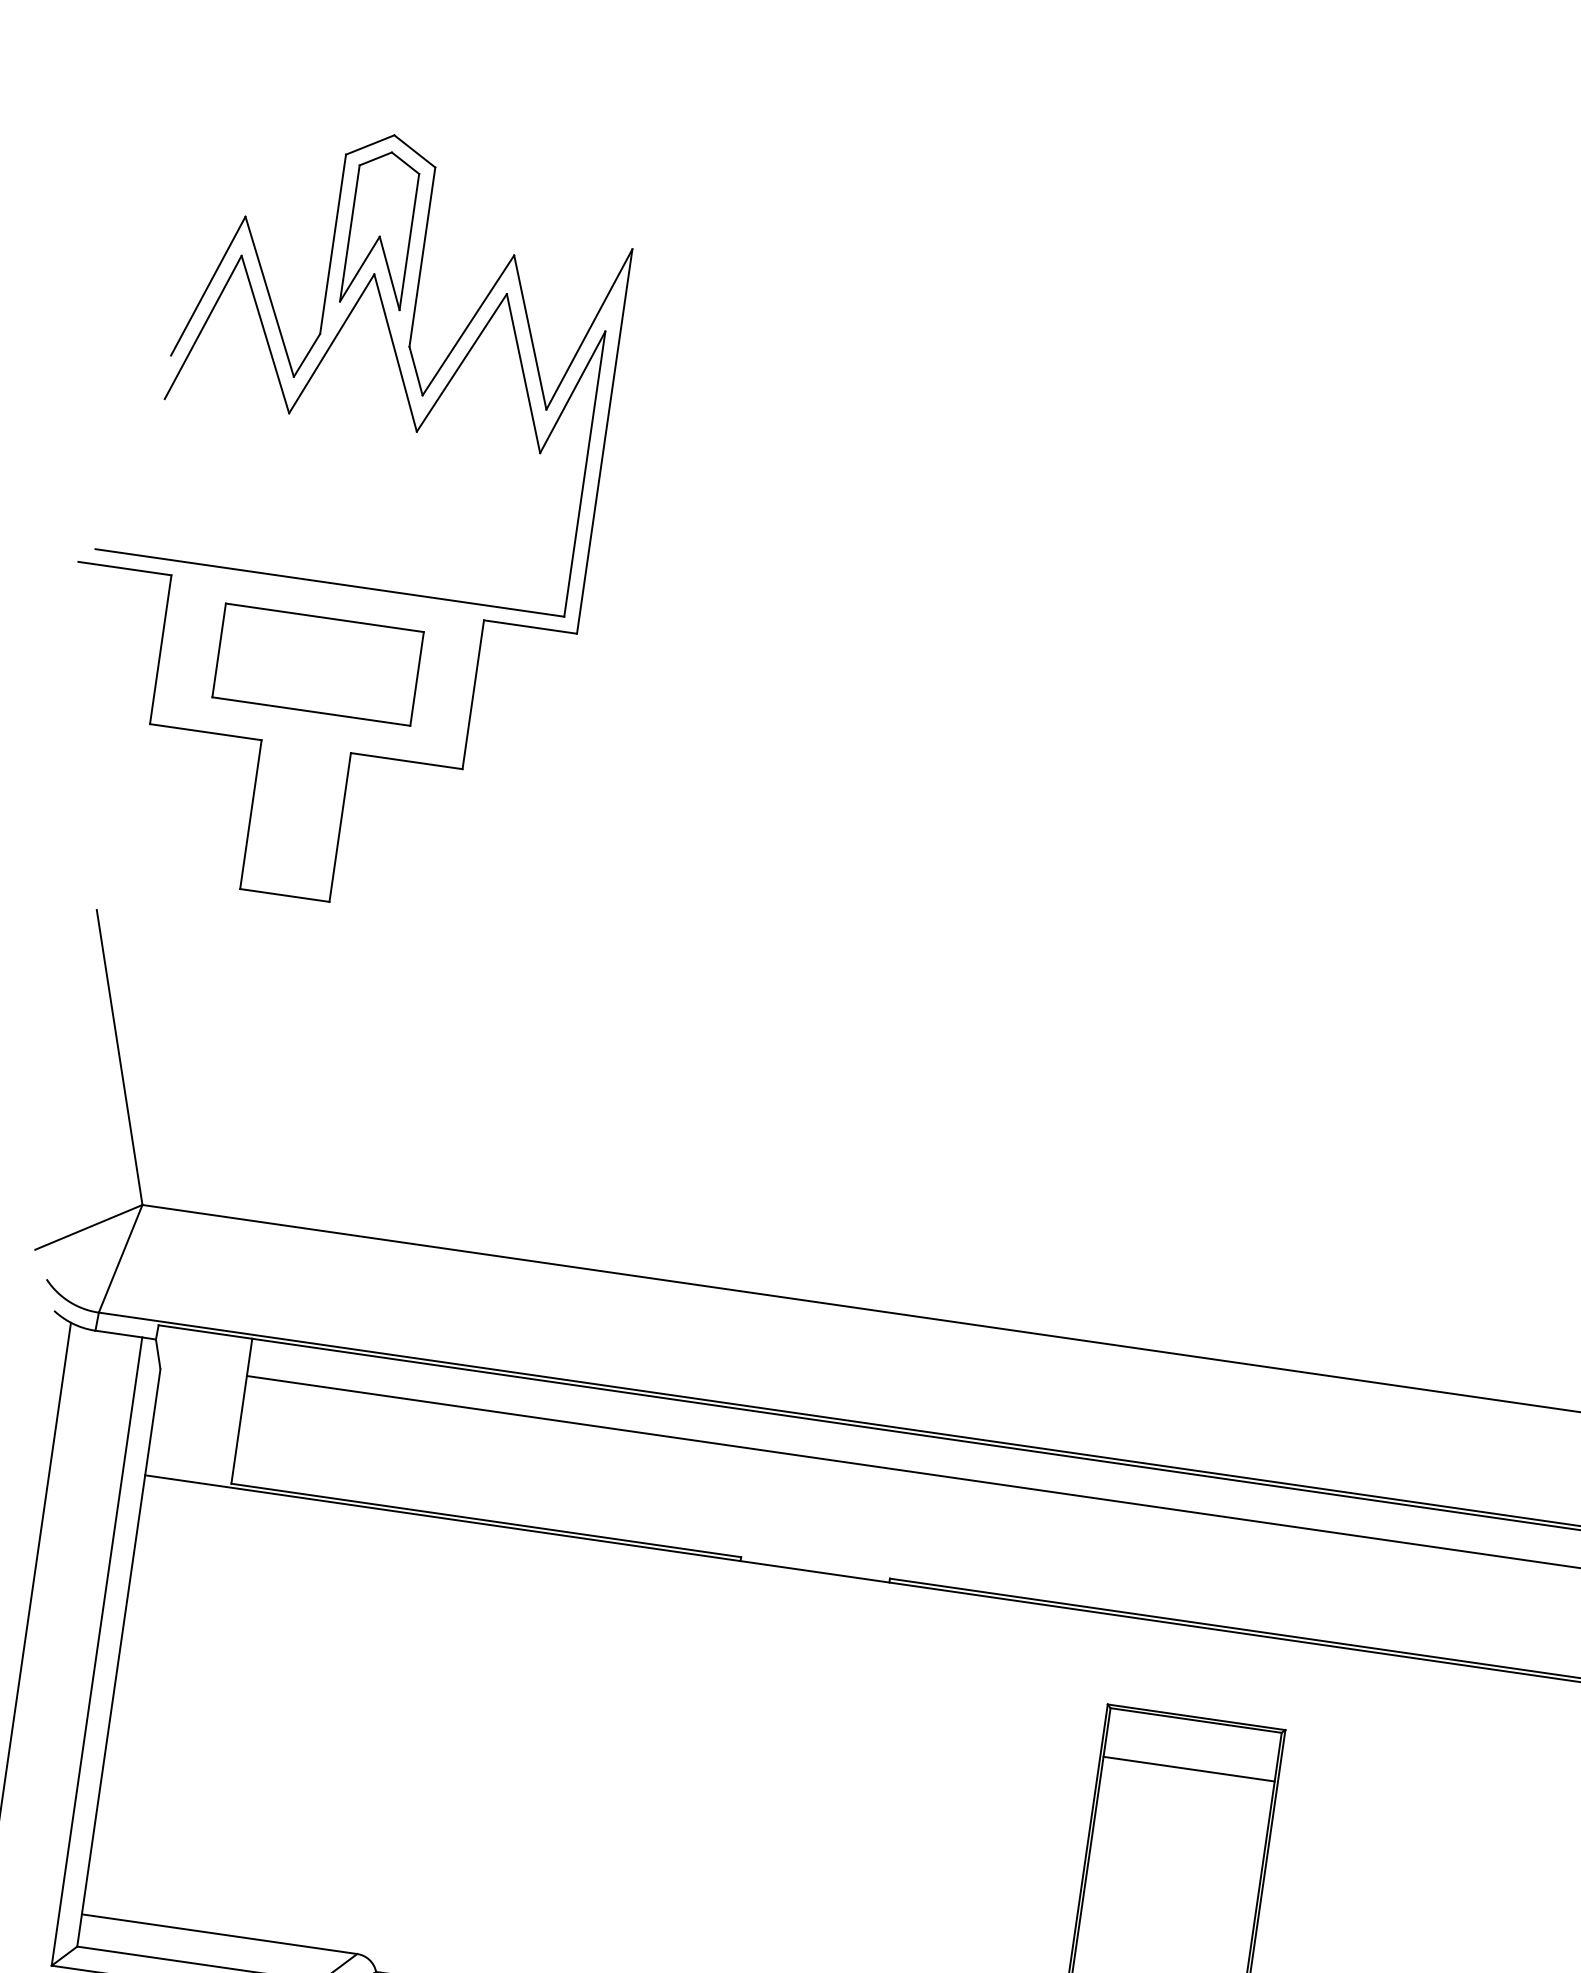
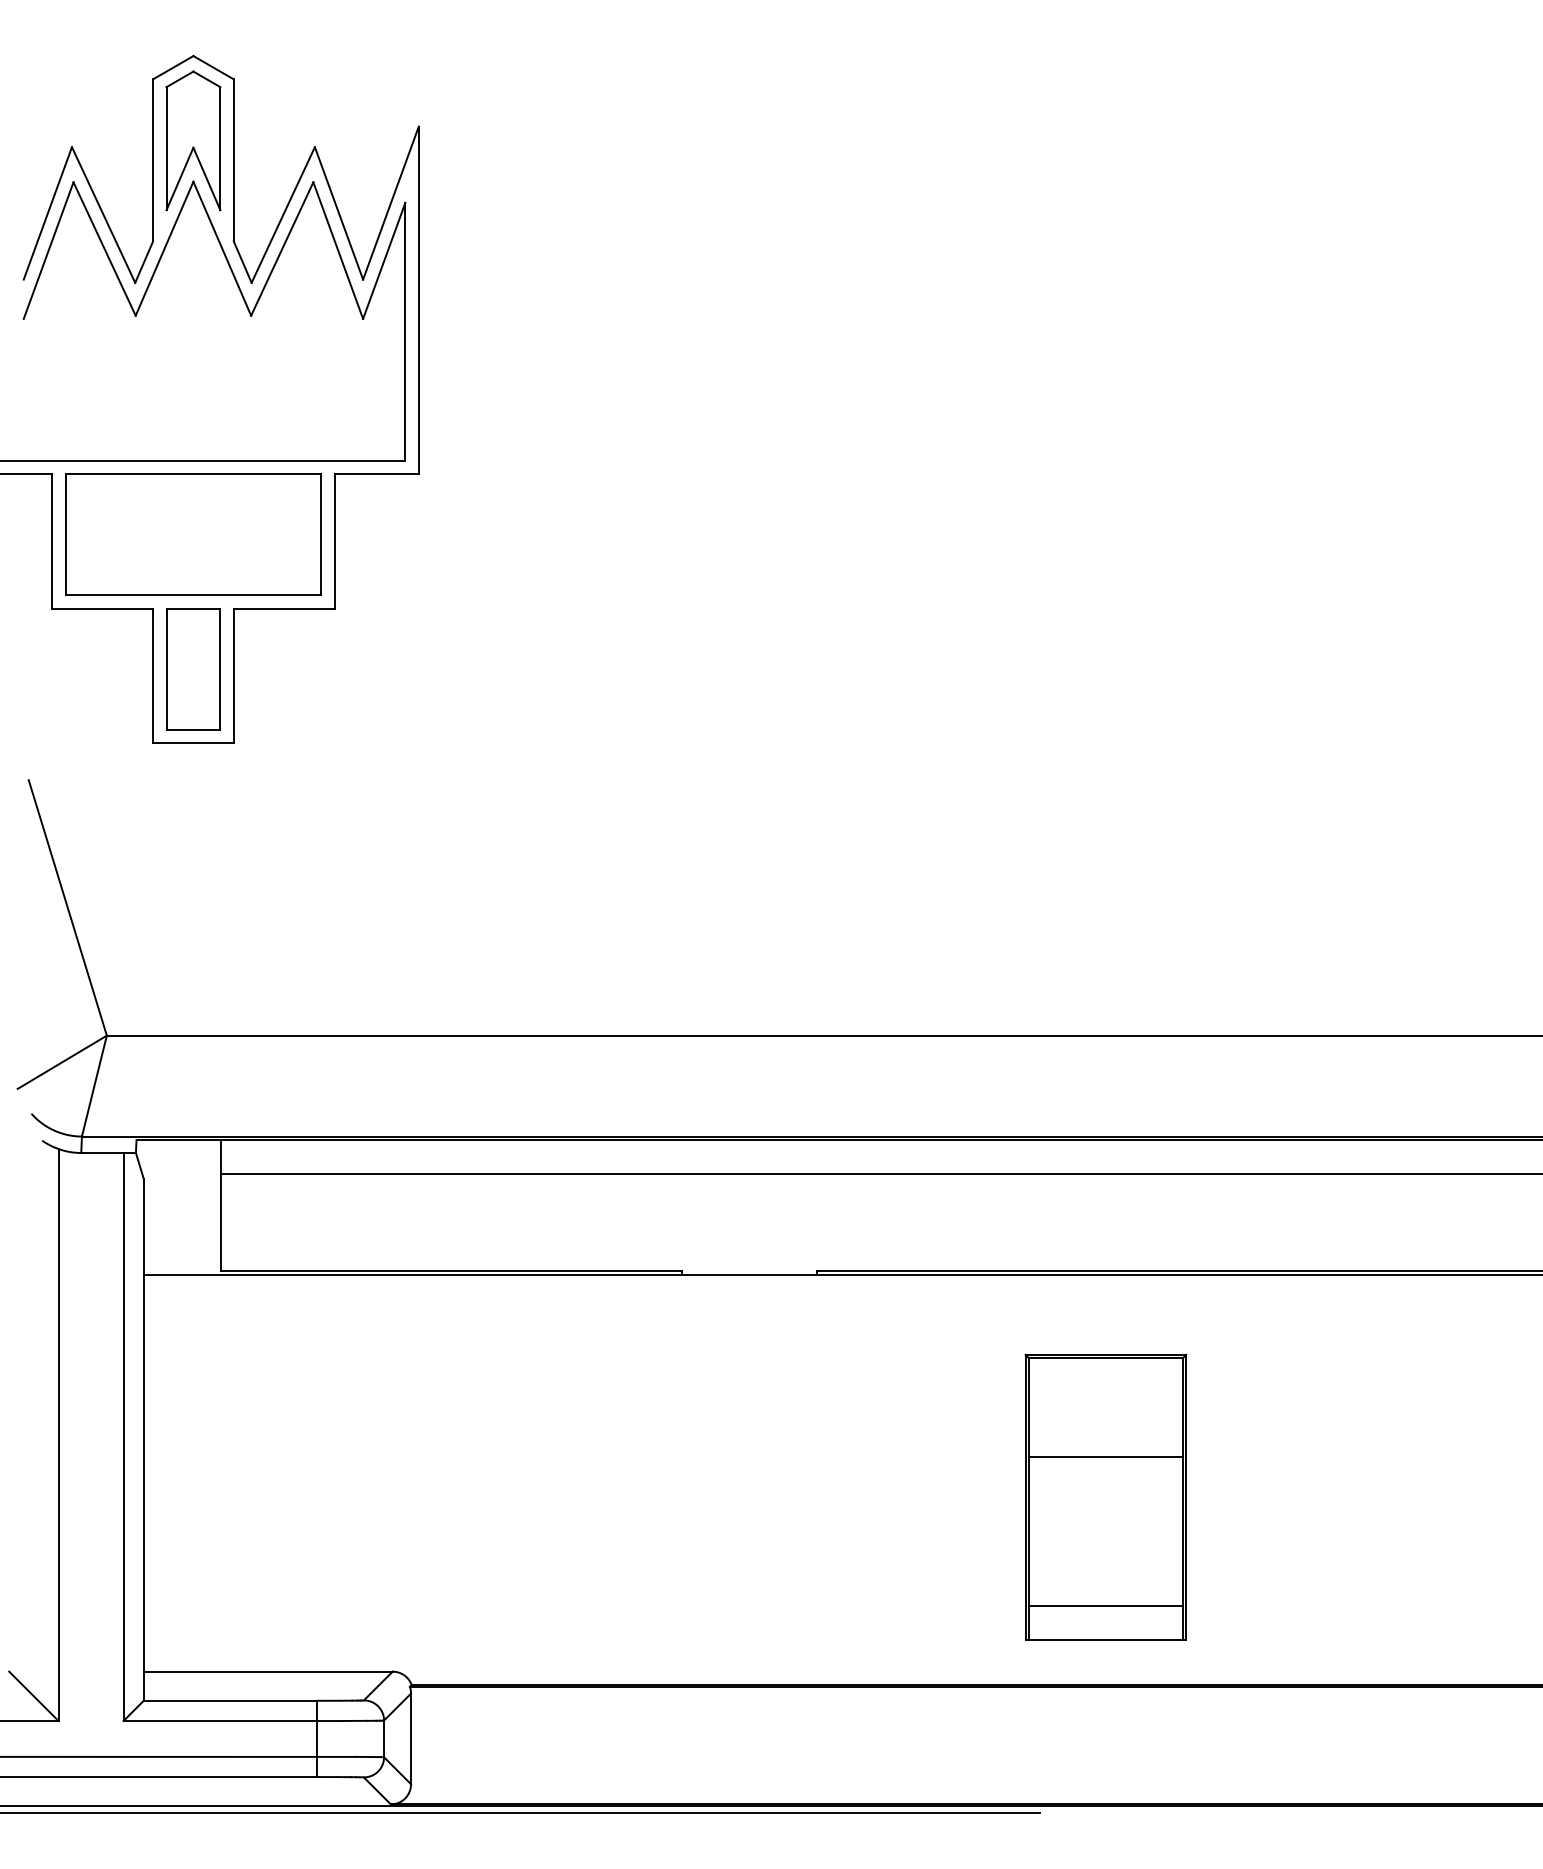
part: (318, 664) -> (193, 534), size x1.43
part: (296, 813) -> (193, 669), added
line: (1188, 1768) -> (1105, 1456), moved

